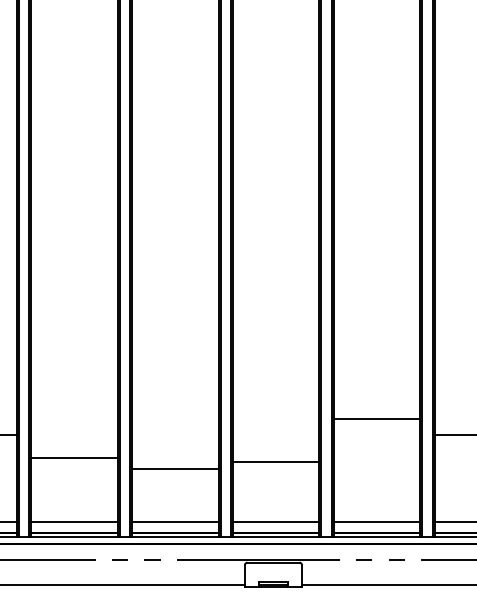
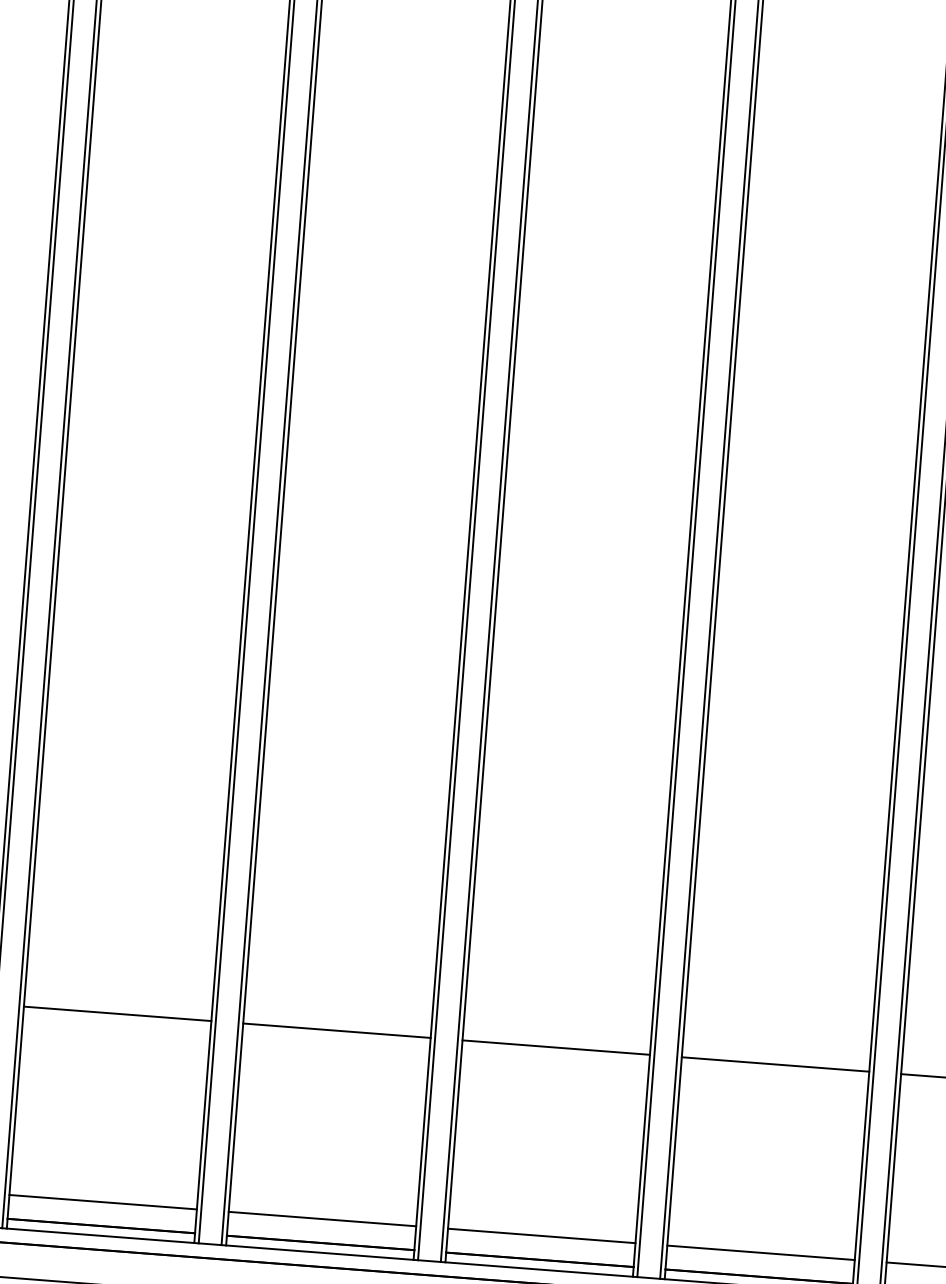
line: (377, 419) -> (776, 1064), moved
line: (74, 458) -> (117, 1014), moved
line: (276, 462) -> (556, 1048), moved
line: (175, 469) -> (337, 1031), moved

